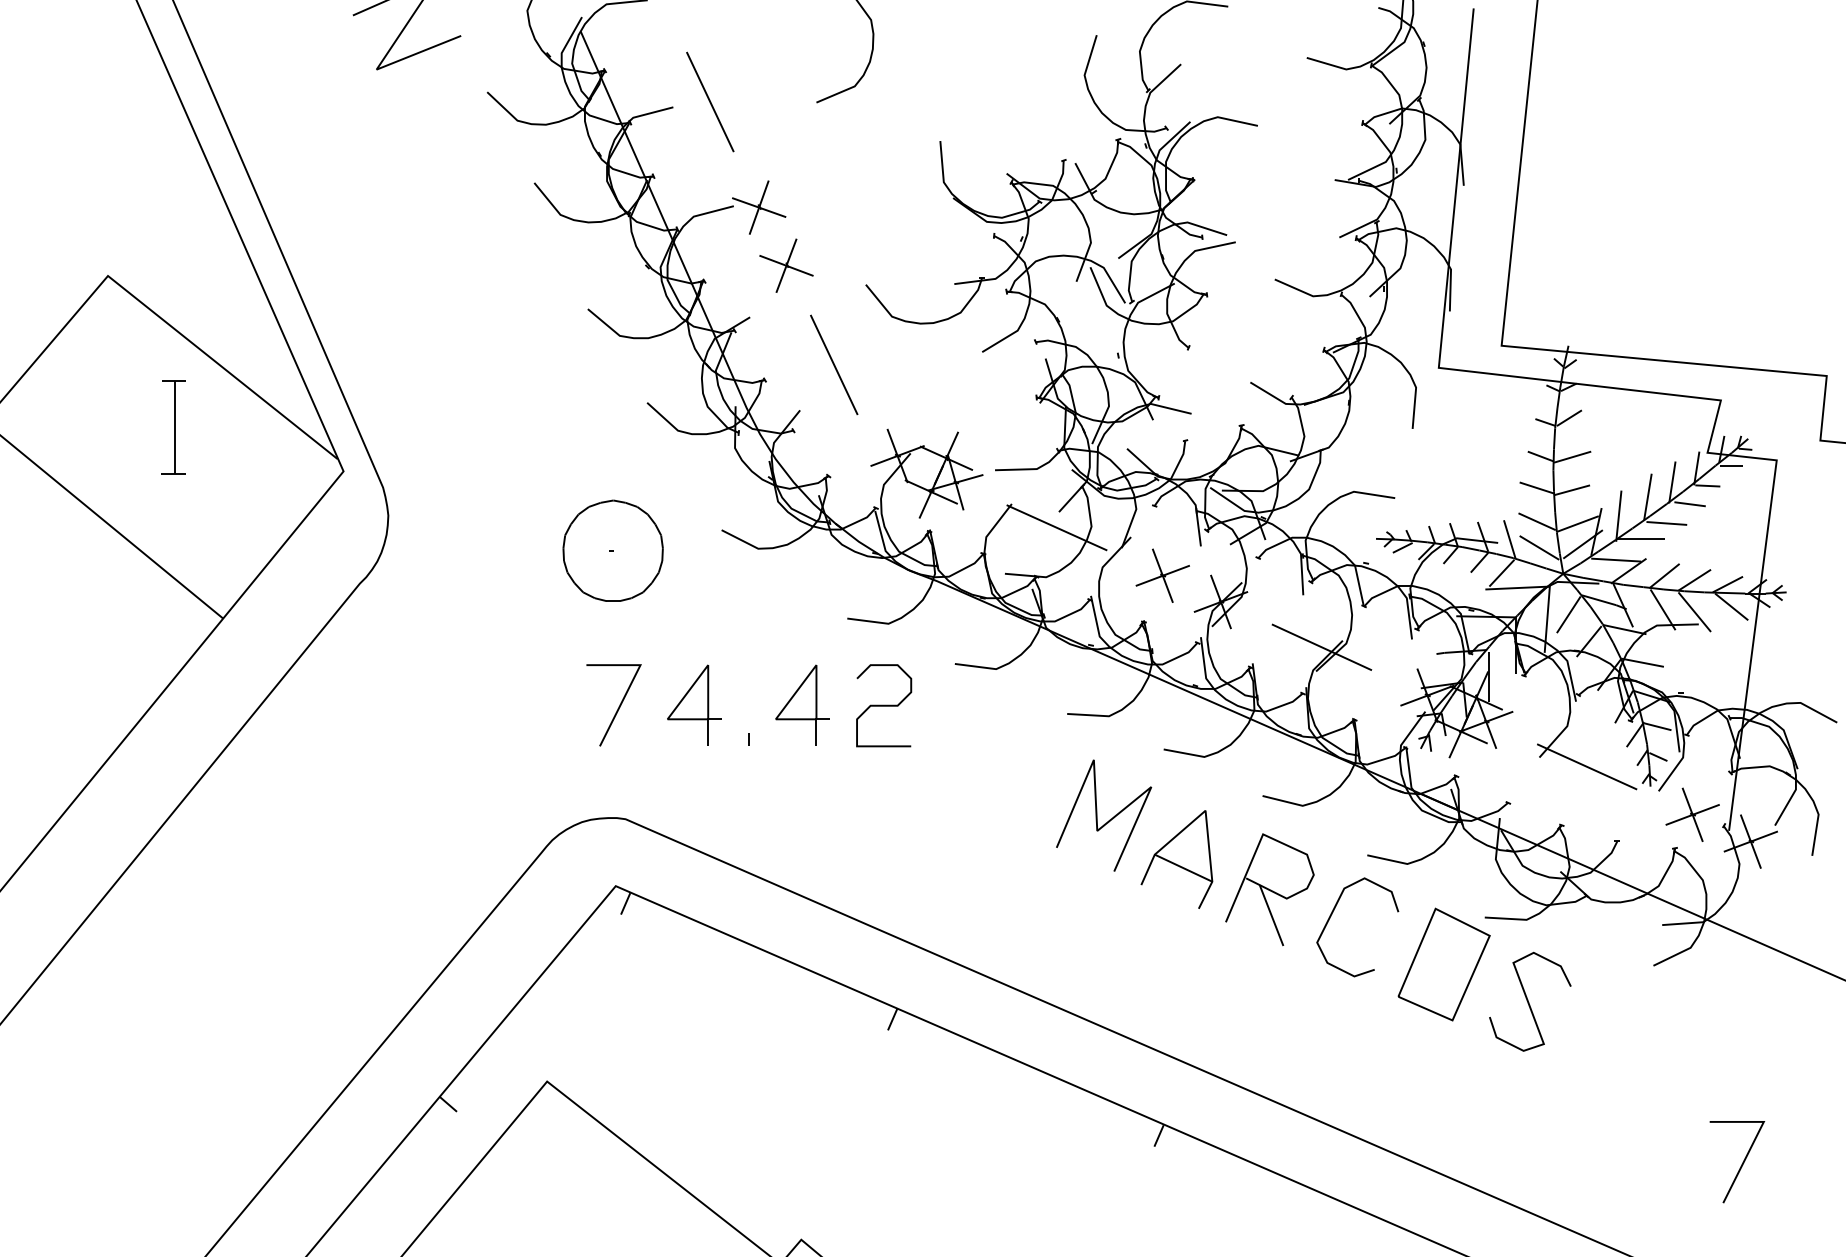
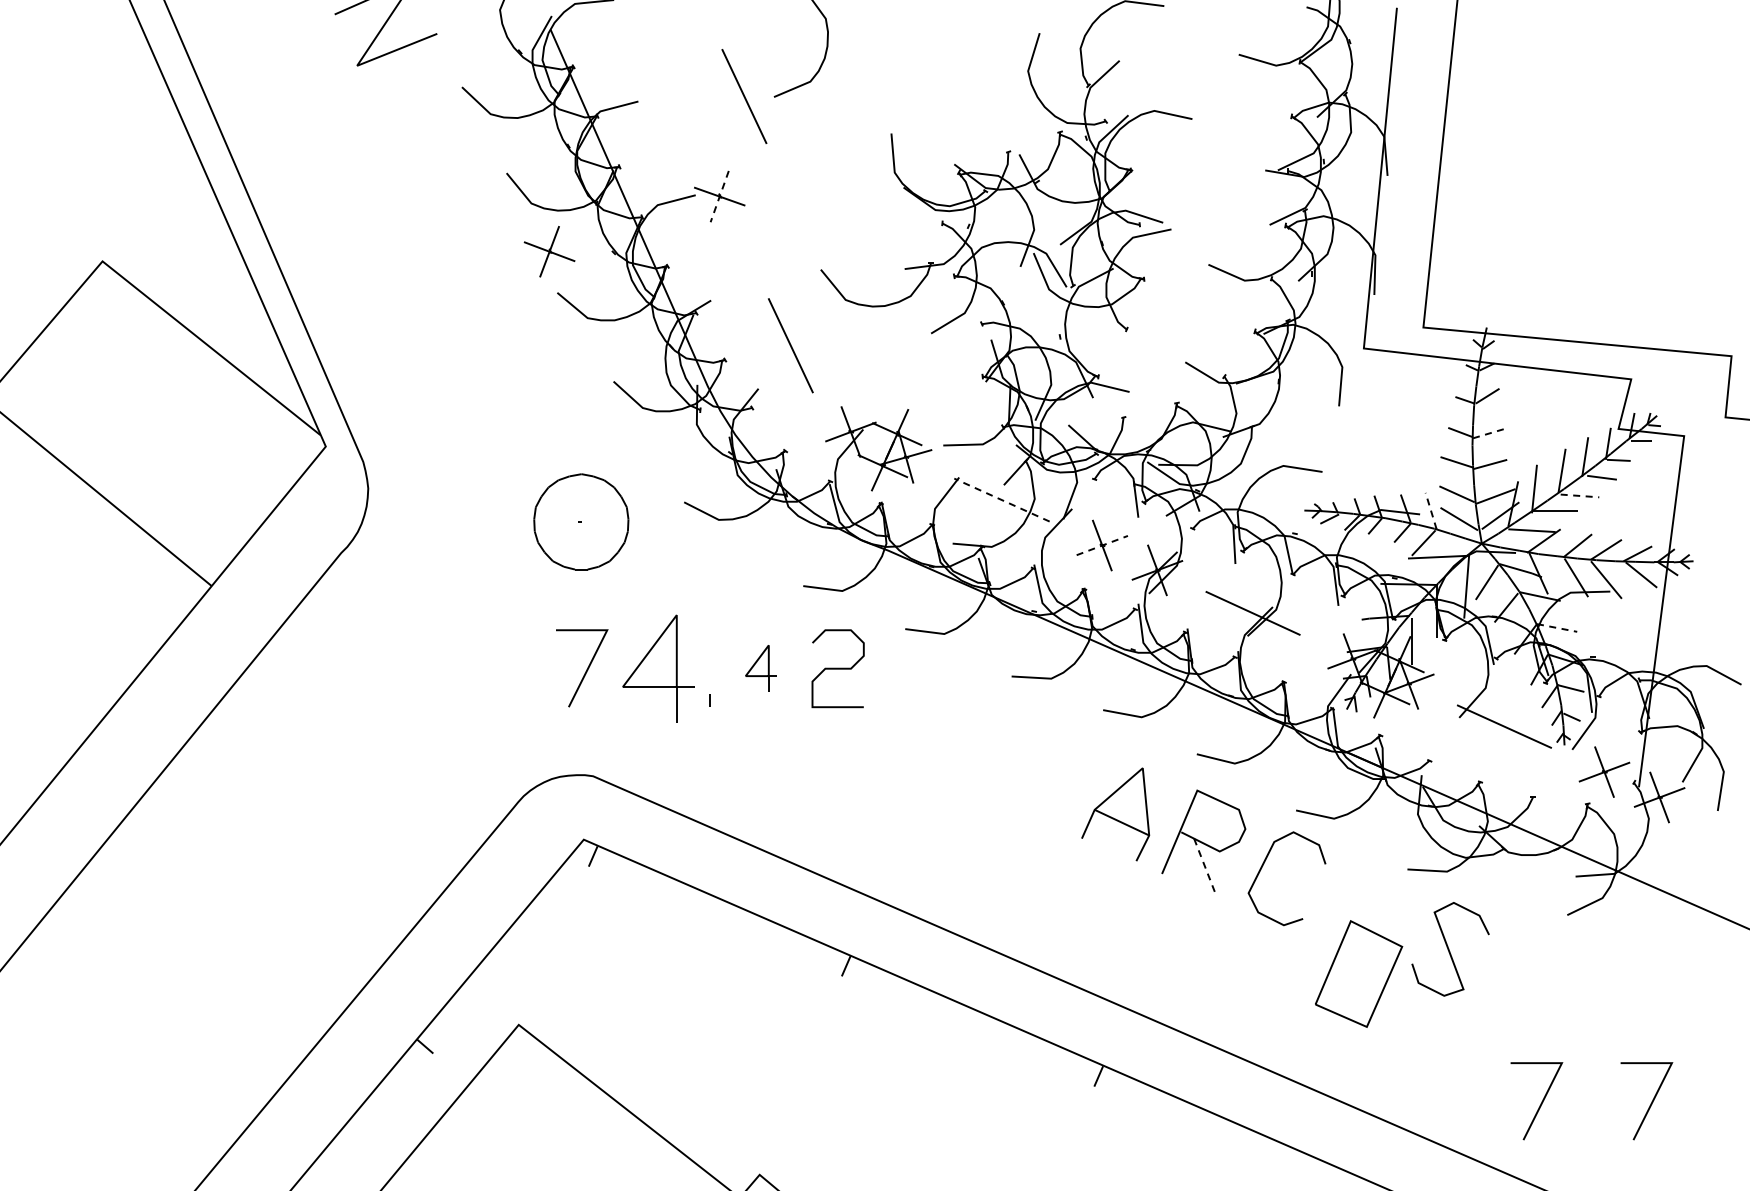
line: (710, 102) -> (744, 96), moved
line: (758, 207) -> (719, 196), solid -> dashed
part: (786, 265) -> (549, 251), moved
part: (173, 426) -> (164, 404), removed
line: (1573, 456) -> (1491, 432), solid -> dashed
line: (1667, 522) -> (1580, 495), solid -> dashed
line: (1056, 527) -> (1001, 499), solid -> dashed
line: (1510, 538) -> (1431, 510), solid -> dashed
line: (1163, 575) -> (1102, 545), solid -> dashed
line: (1642, 662) -> (1556, 627), solid -> dashed
part: (693, 704) -> (657, 667), size x1.4
part: (802, 704) -> (760, 667), size x0.6
line: (1097, 815) -> (1040, 772), removed
line: (1271, 915) -> (1205, 867), solid -> dashed
part: (1444, 964) -> (1359, 973), moved
line: (1625, 1164) -> (1540, 1103), added

